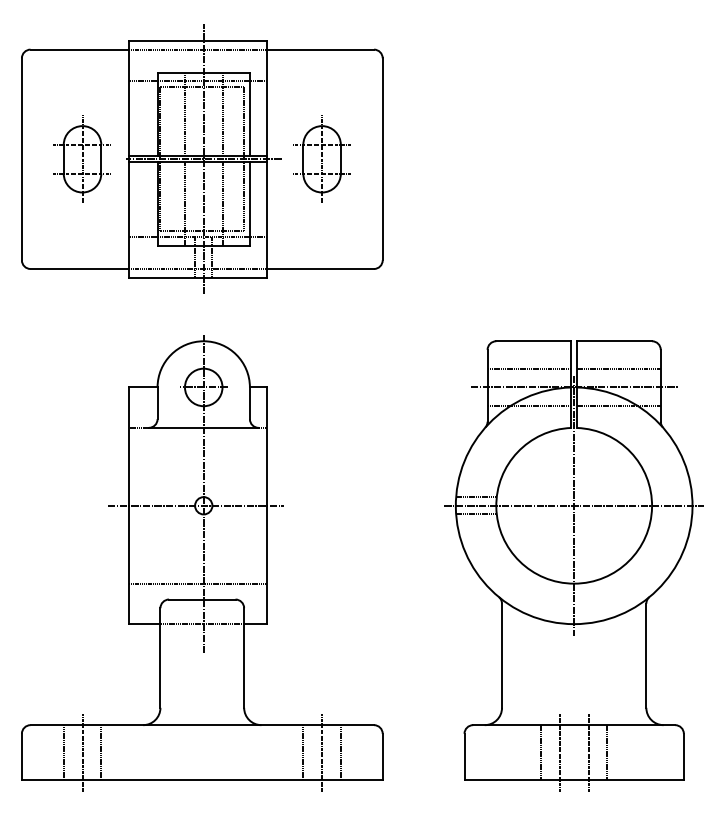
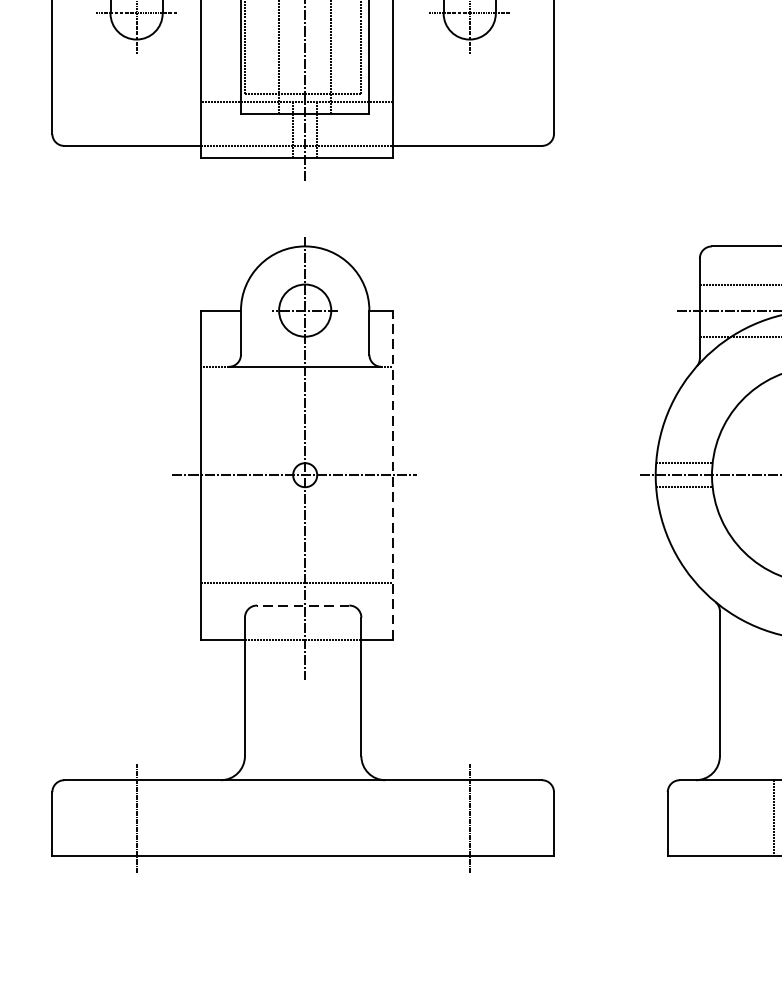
line: (267, 505) -> (393, 474), solid -> dashed
line: (201, 599) -> (302, 605), solid -> dashed
line: (63, 752) -> (110, 818), removed
line: (101, 752) -> (162, 818), removed
line: (303, 752) -> (443, 818), removed
line: (340, 752) -> (495, 818), removed

